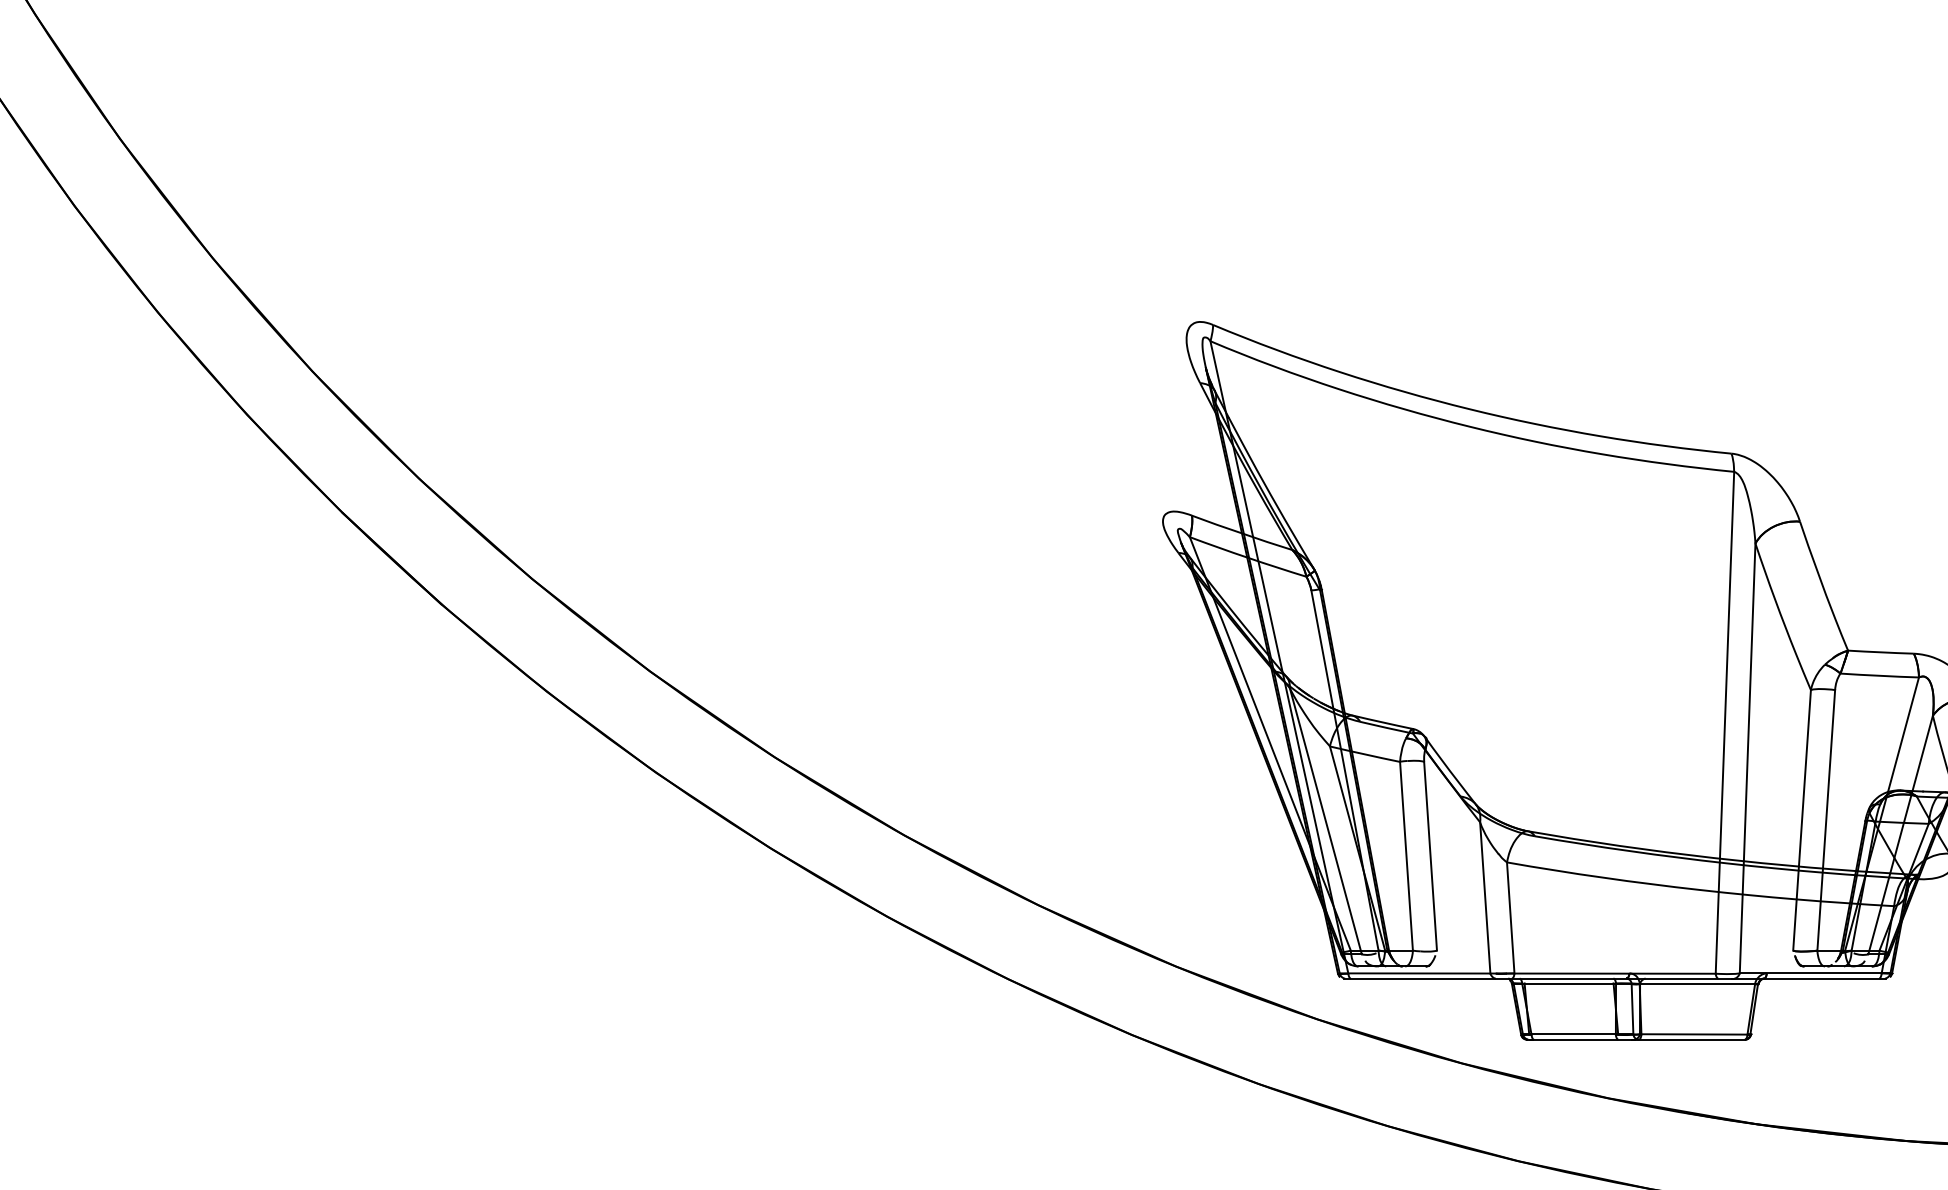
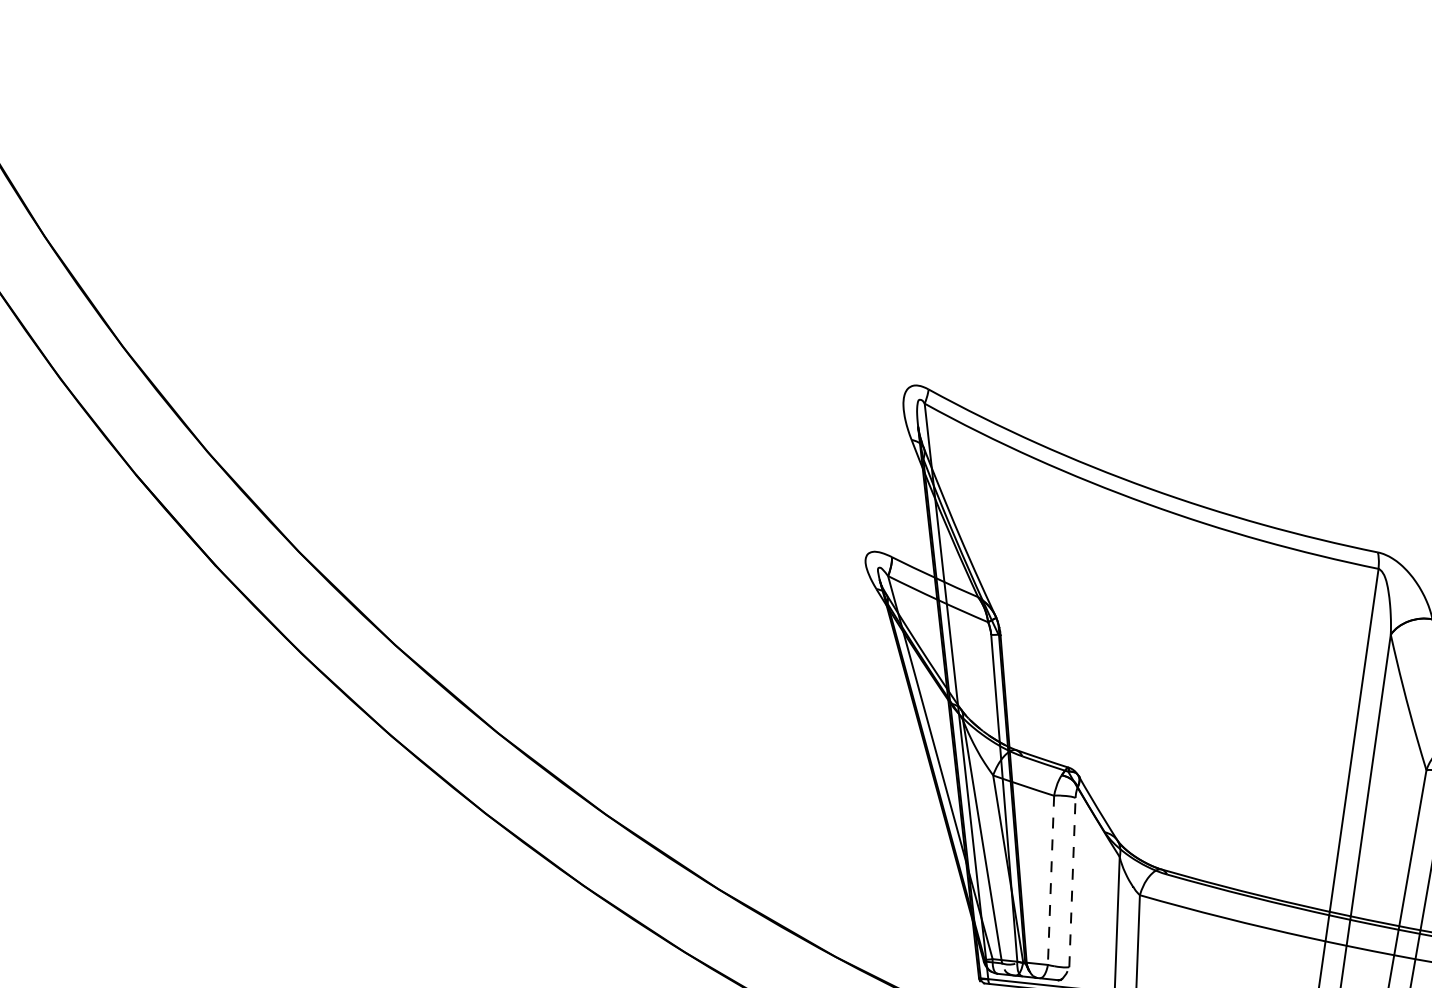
line: (1406, 856) -> (1051, 880), solid -> dashed
line: (1430, 856) -> (1072, 882), solid -> dashed

